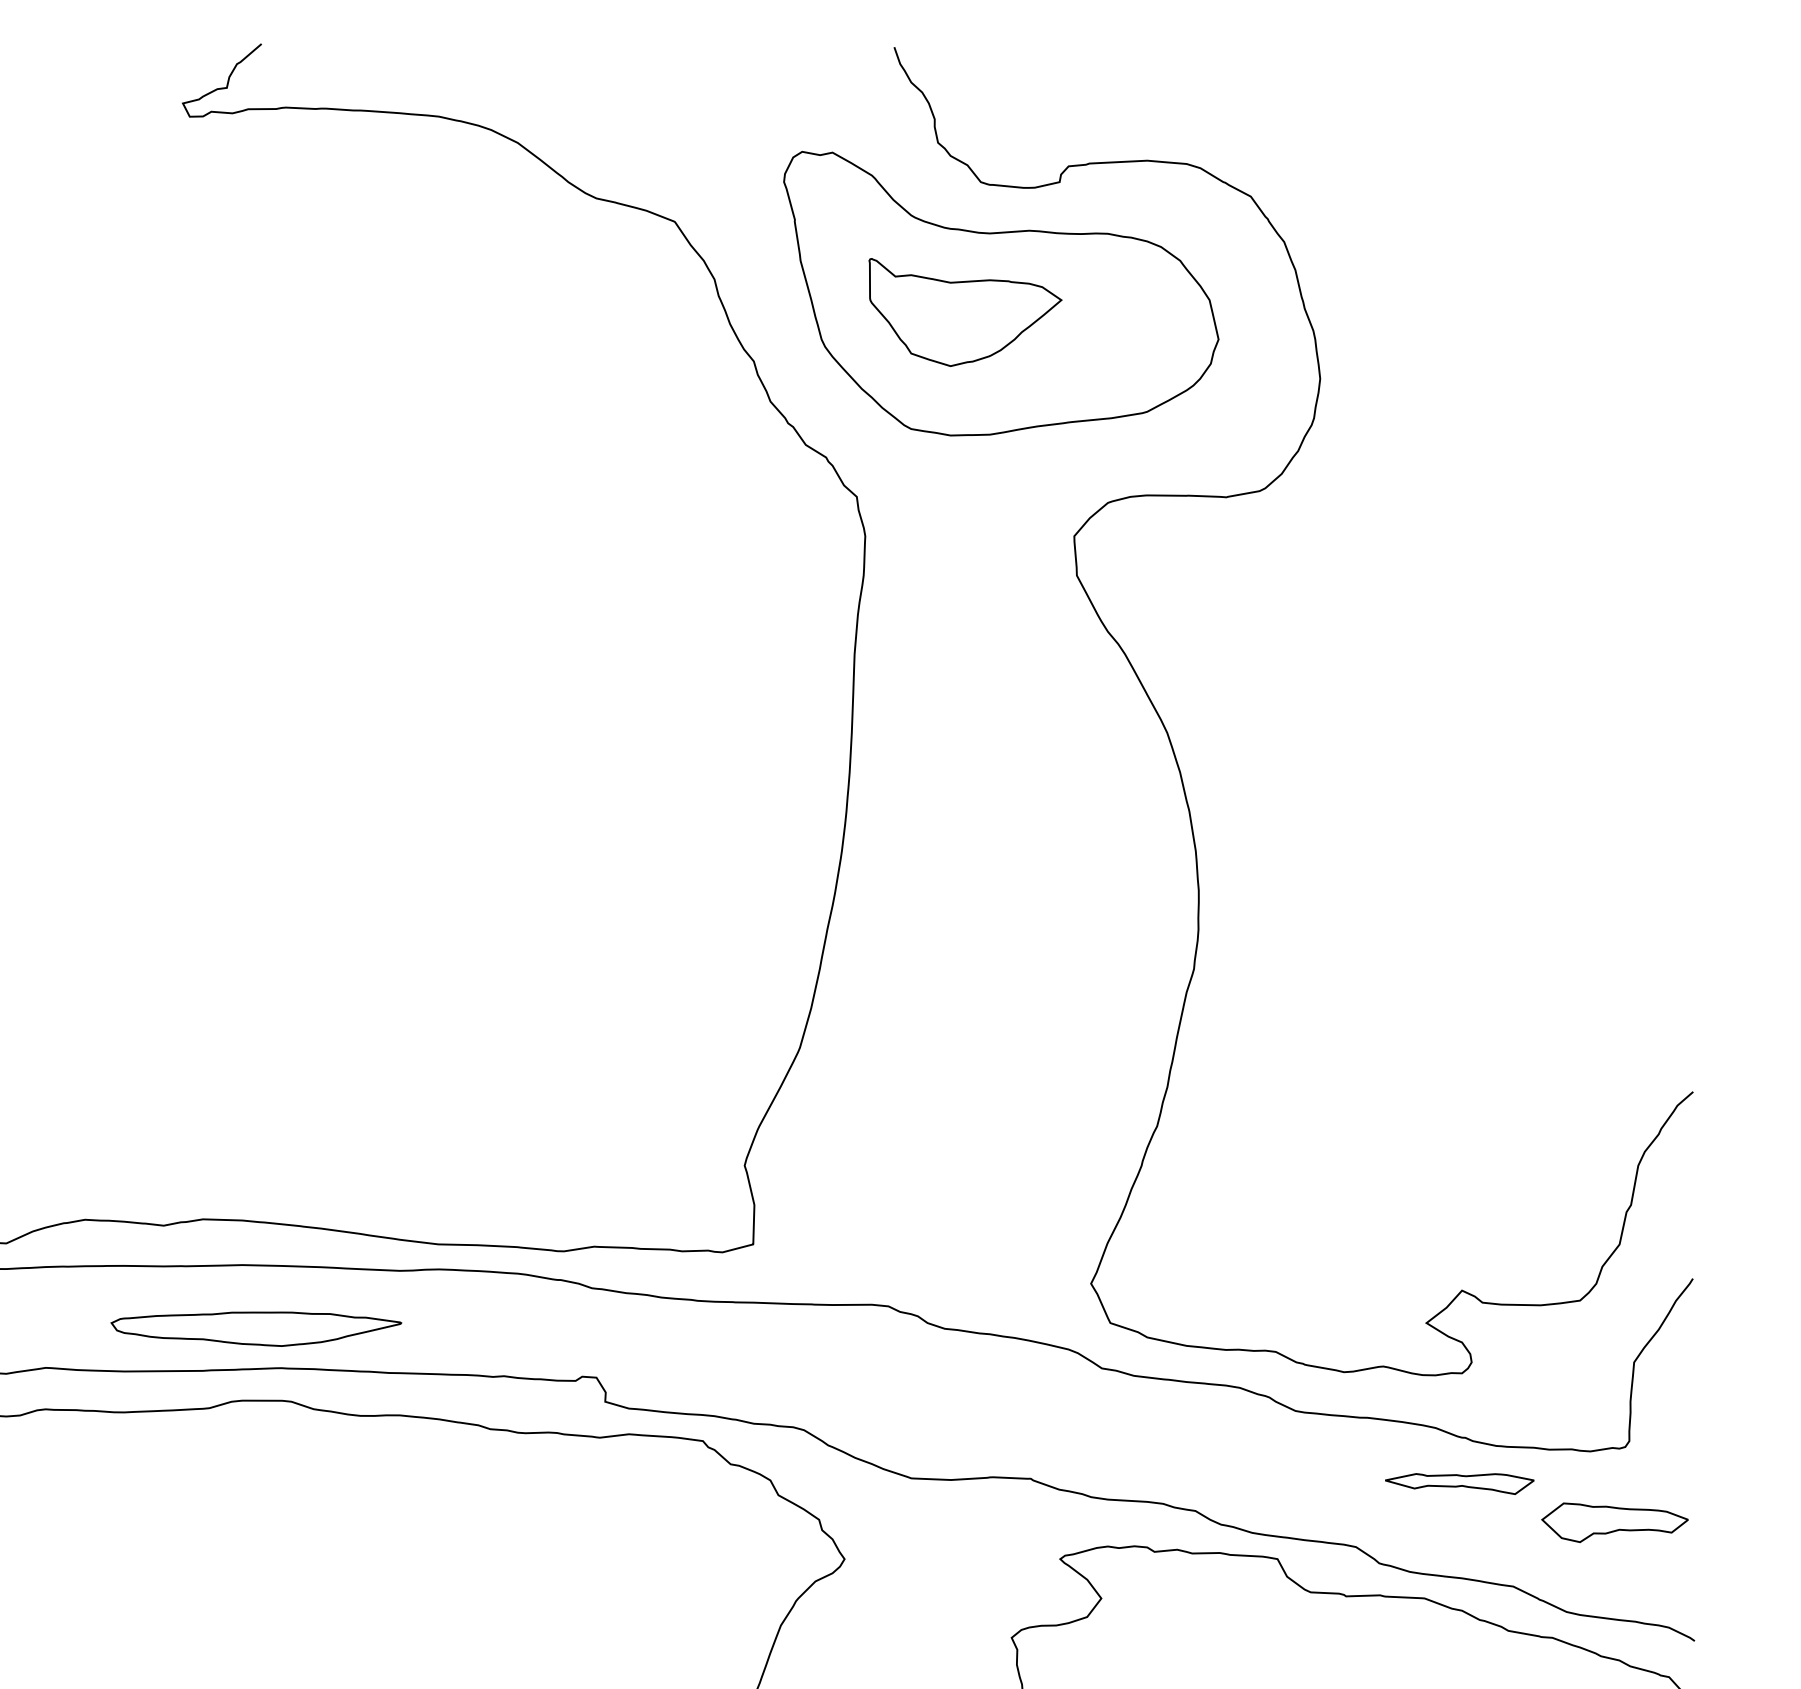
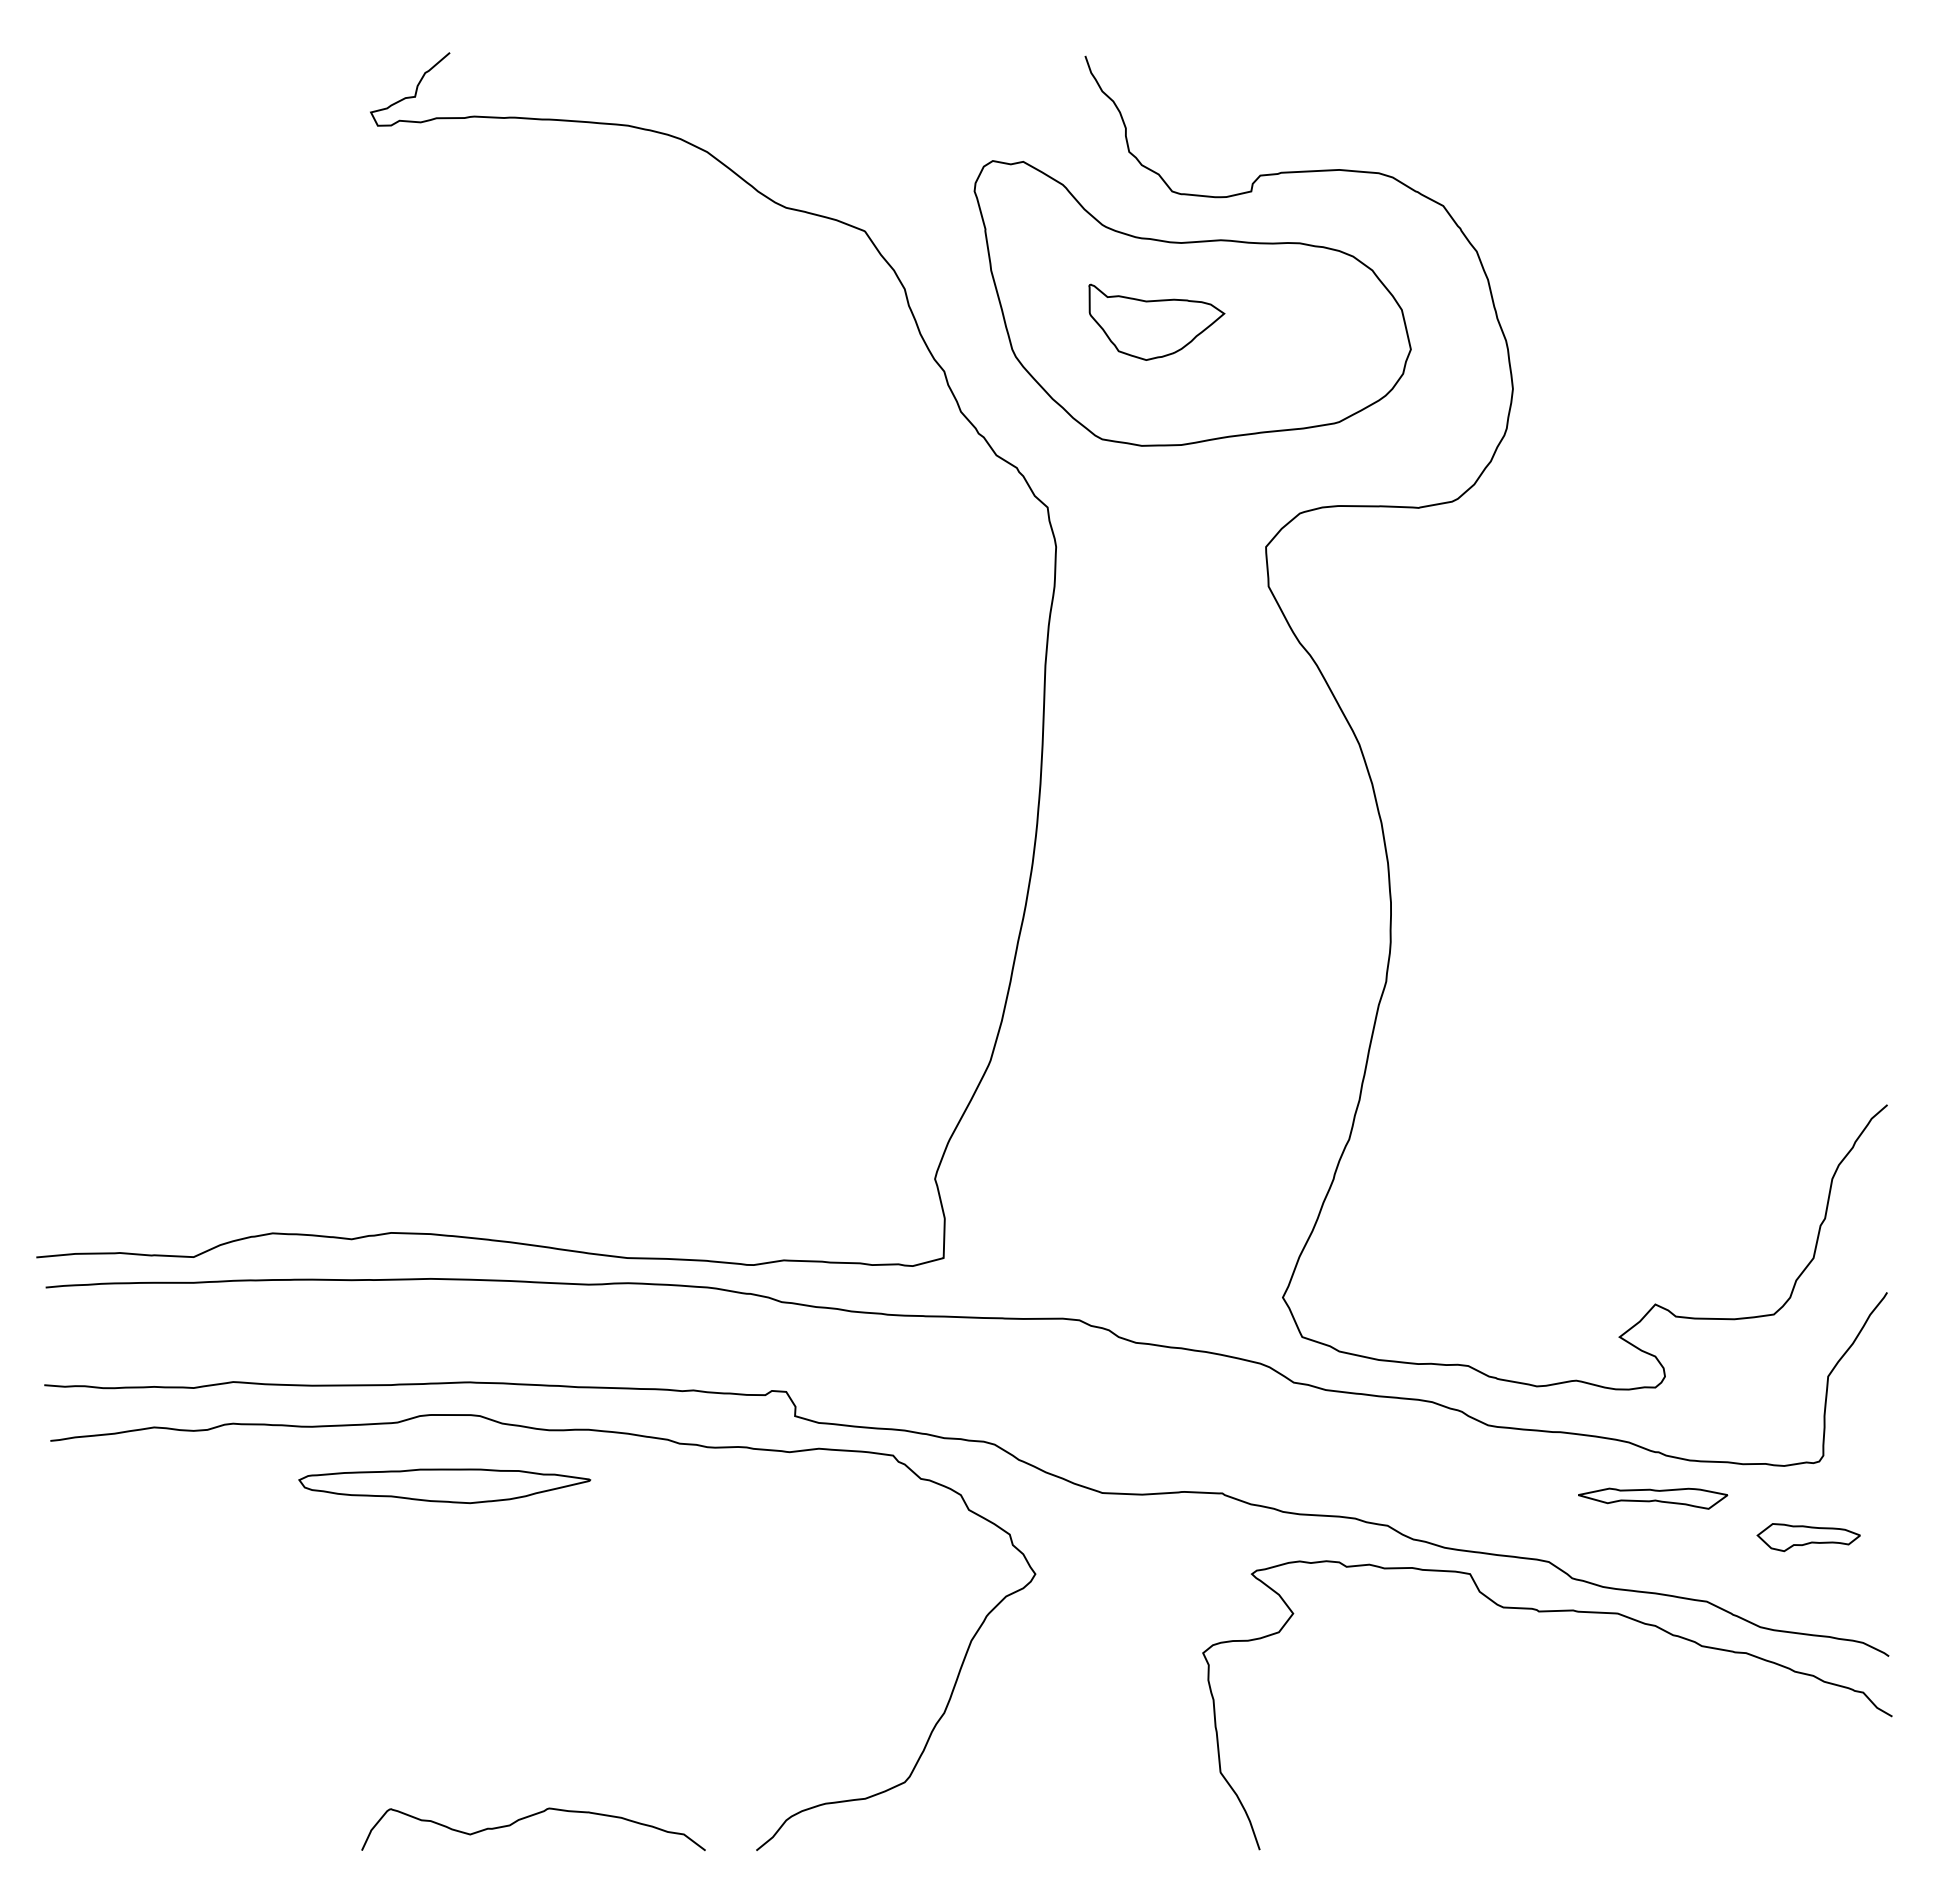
part: (965, 312) -> (1156, 322), size x0.7
part: (256, 1329) -> (444, 1486), moved
part: (1614, 1522) -> (1808, 1537), size x0.7

